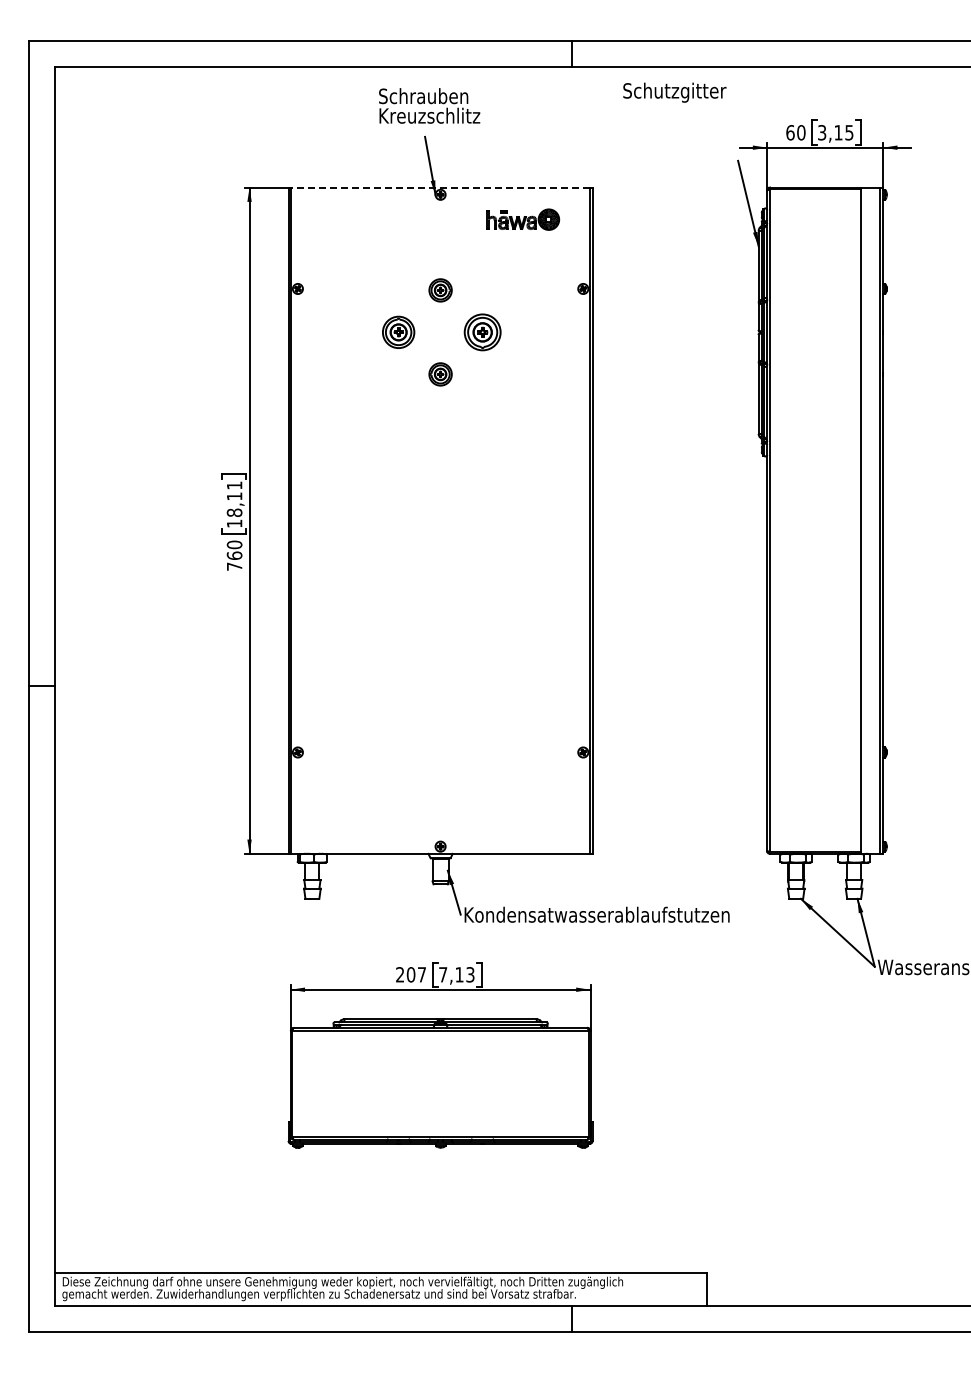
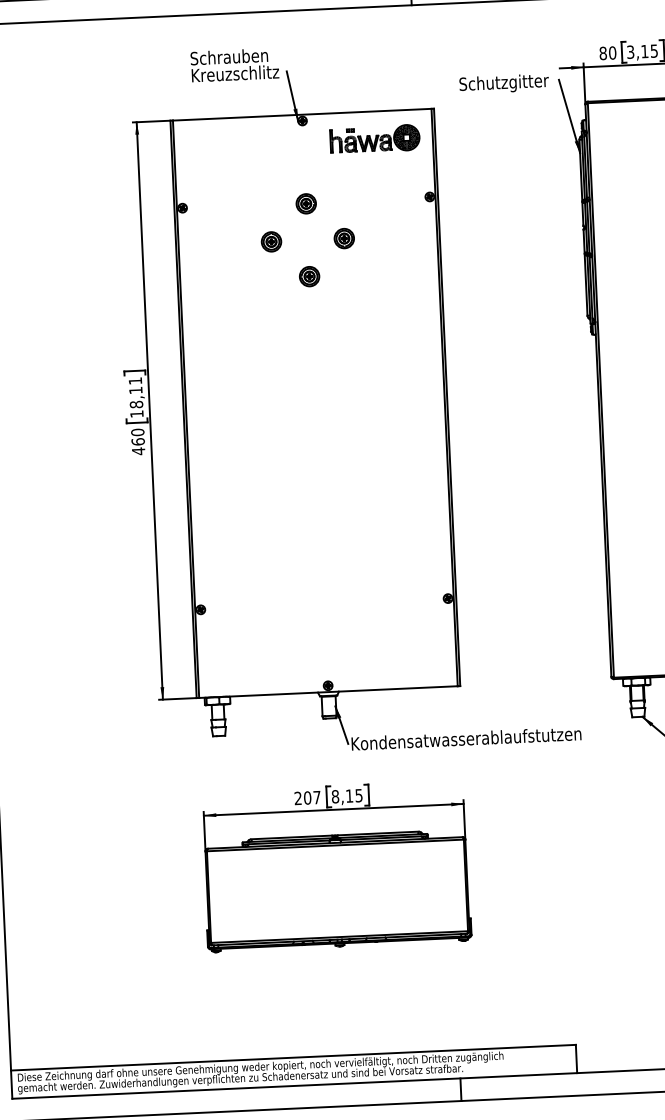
text: (674, 92) -> (503, 83), moved
text: (429, 105) -> (234, 64), moved
text: (790, 132) -> (603, 53), 60 -> 80
line: (440, 187) -> (302, 114), dashed -> solid
part: (523, 219) -> (375, 139), size x1.43
part: (398, 332) -> (271, 241), size x0.71
part: (482, 332) -> (344, 238), size x0.62
text: (234, 566) -> (138, 451), 760 -> 460
text: (456, 974) -> (346, 795), 7,13 -> 8,15

